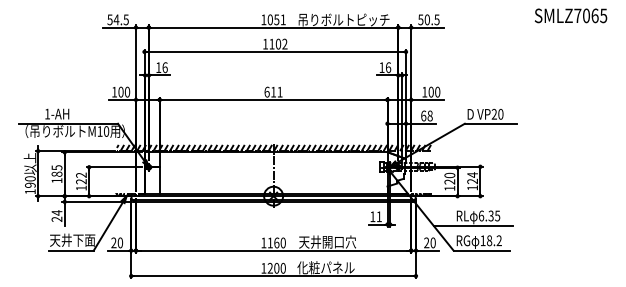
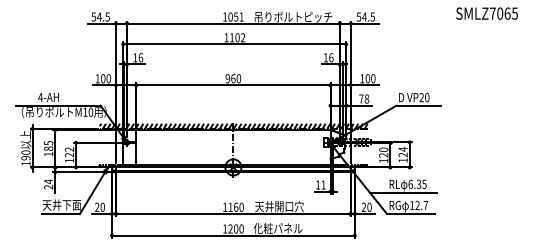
text: (427, 19) -> (364, 16), 50.5 -> 54.5
text: (273, 91) -> (233, 78), 611 -> 960
text: (47, 114) -> (40, 97), 1-AH -> 4-AH
text: (423, 115) -> (361, 98), 68 -> 78
text: (494, 240) -> (421, 205), 18.2 -> 12.7

